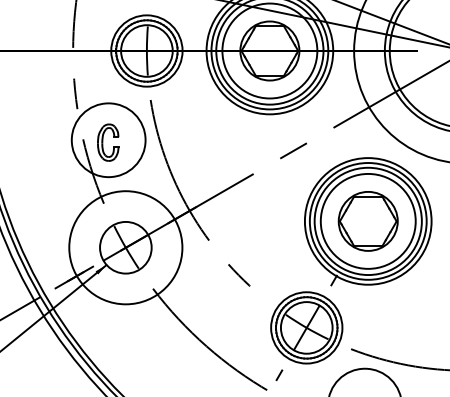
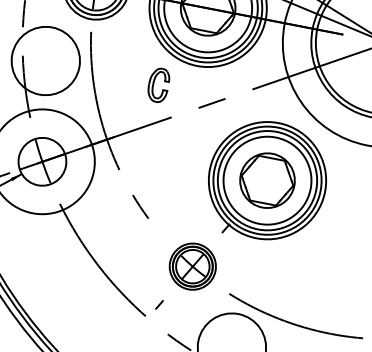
part: (108, 142) -> (158, 85), moved
part: (306, 327) -> (192, 266), size x0.7

